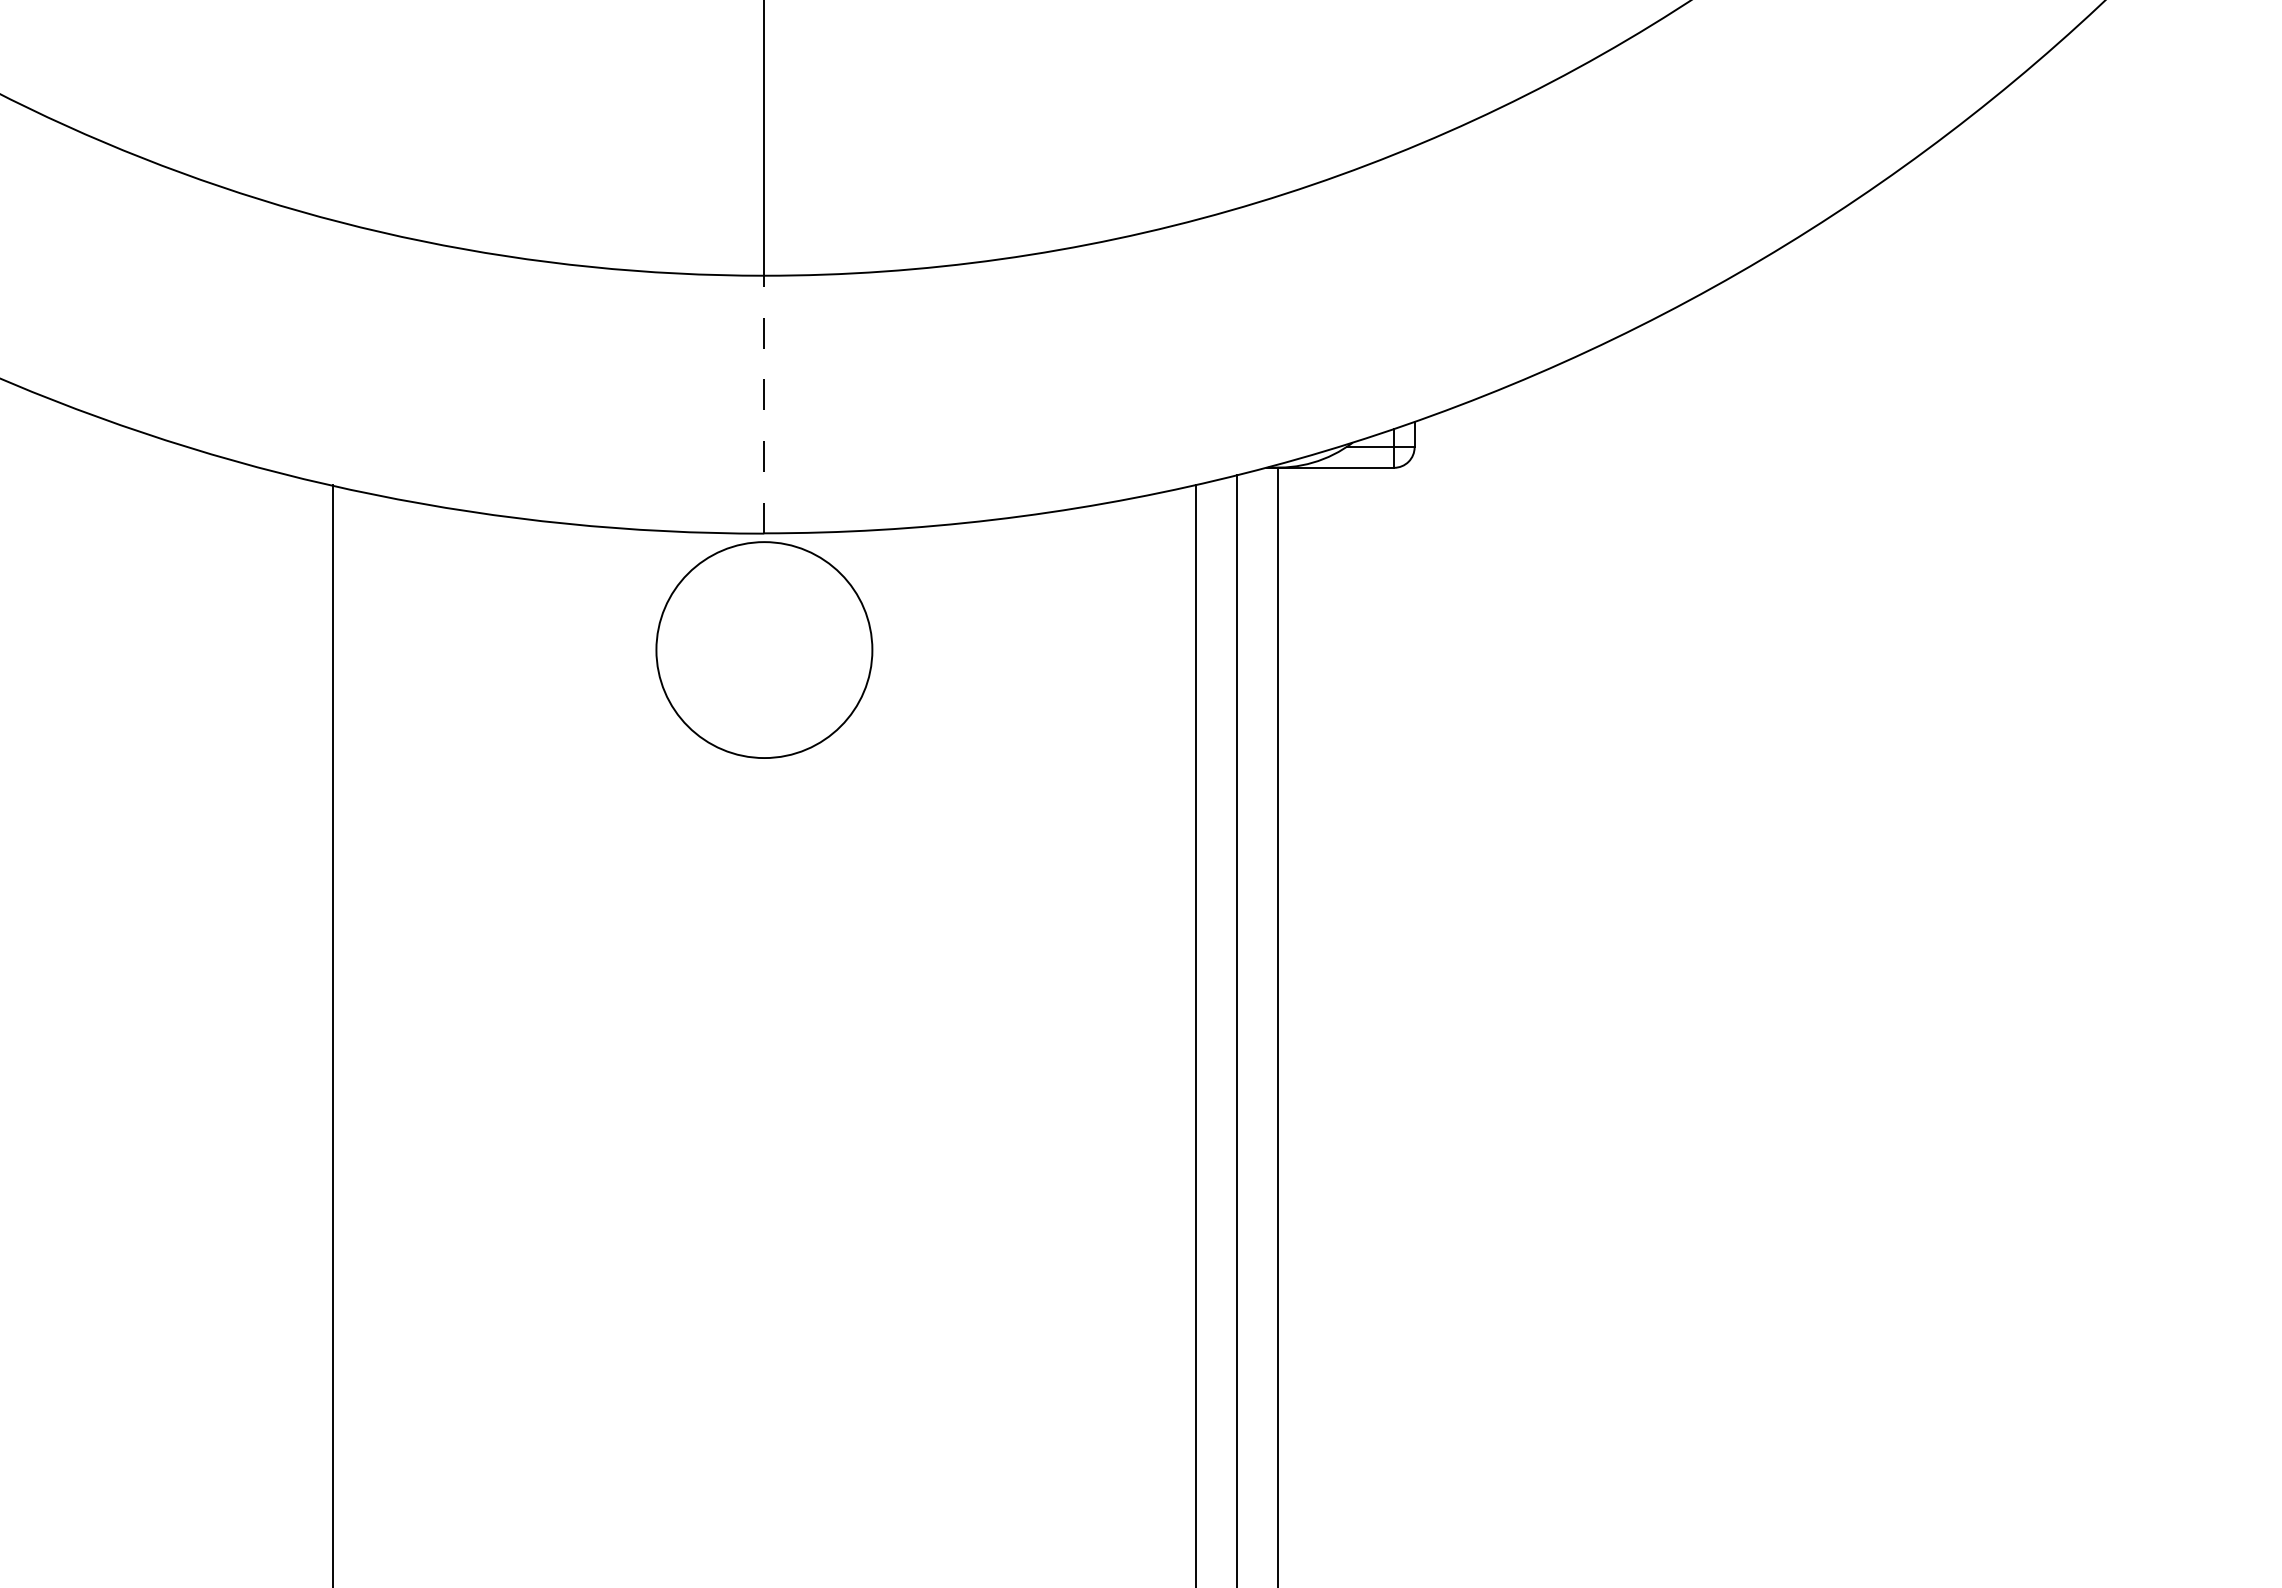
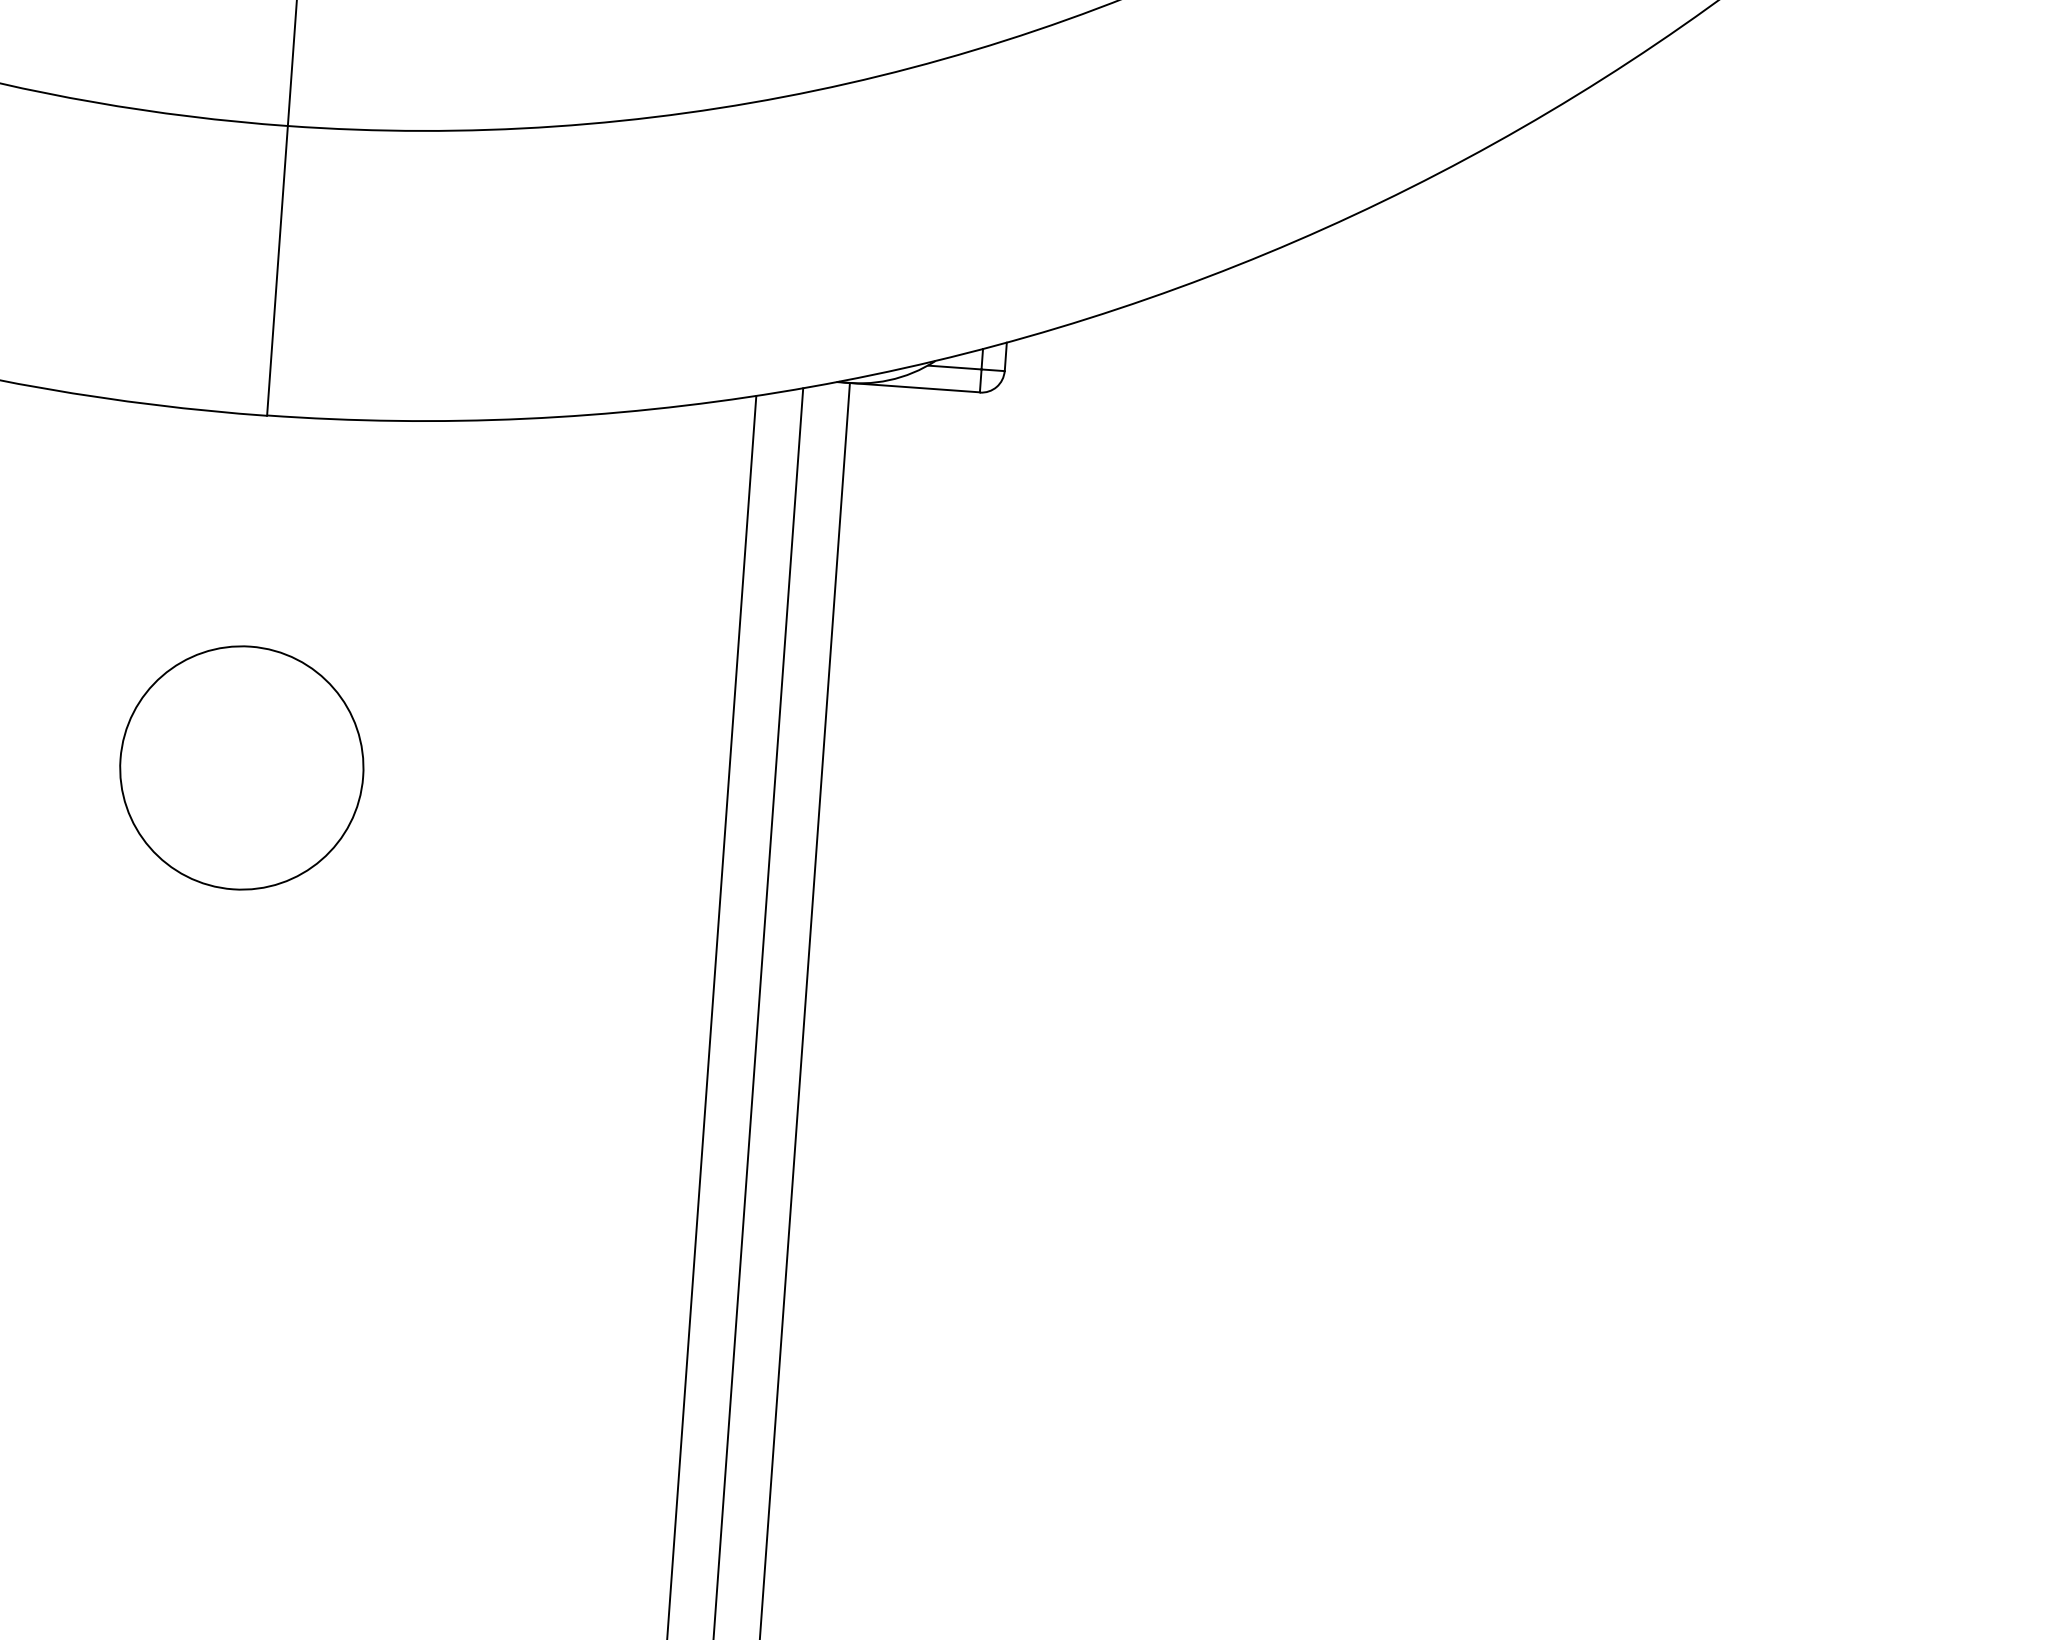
line: (764, 404) -> (277, 270), dashed -> solid
circle: (764, 649) -> (241, 767), moved

